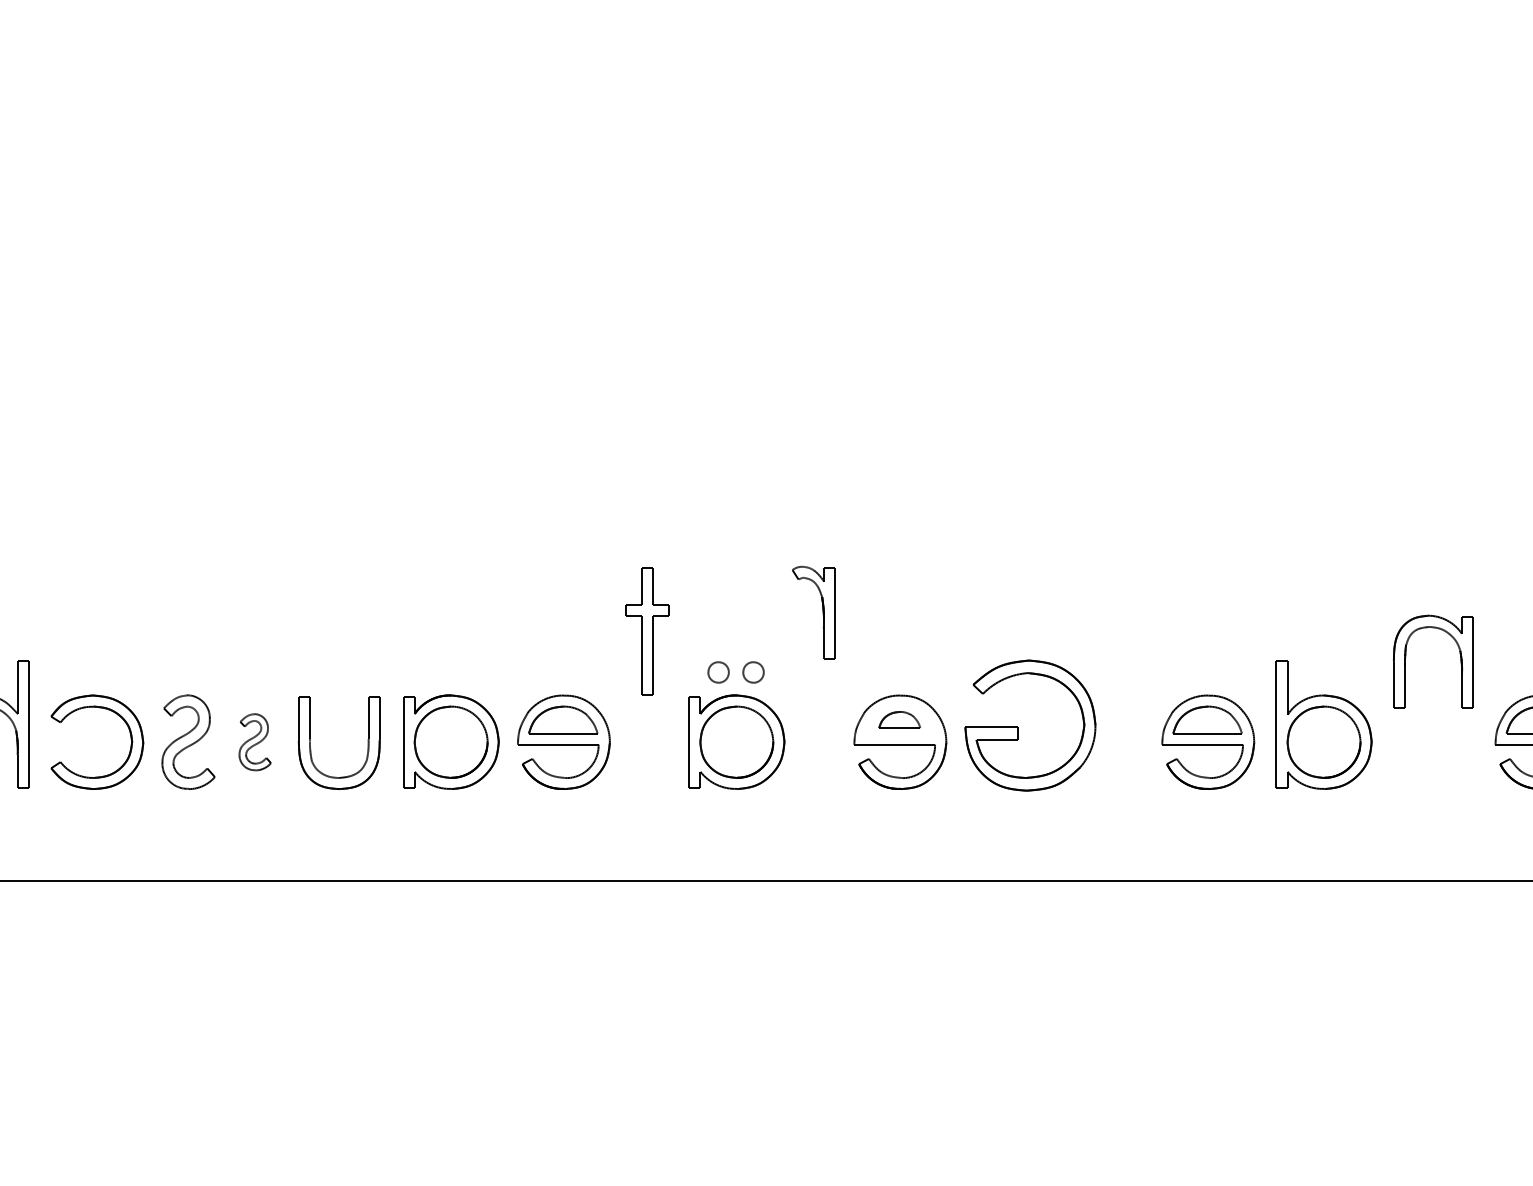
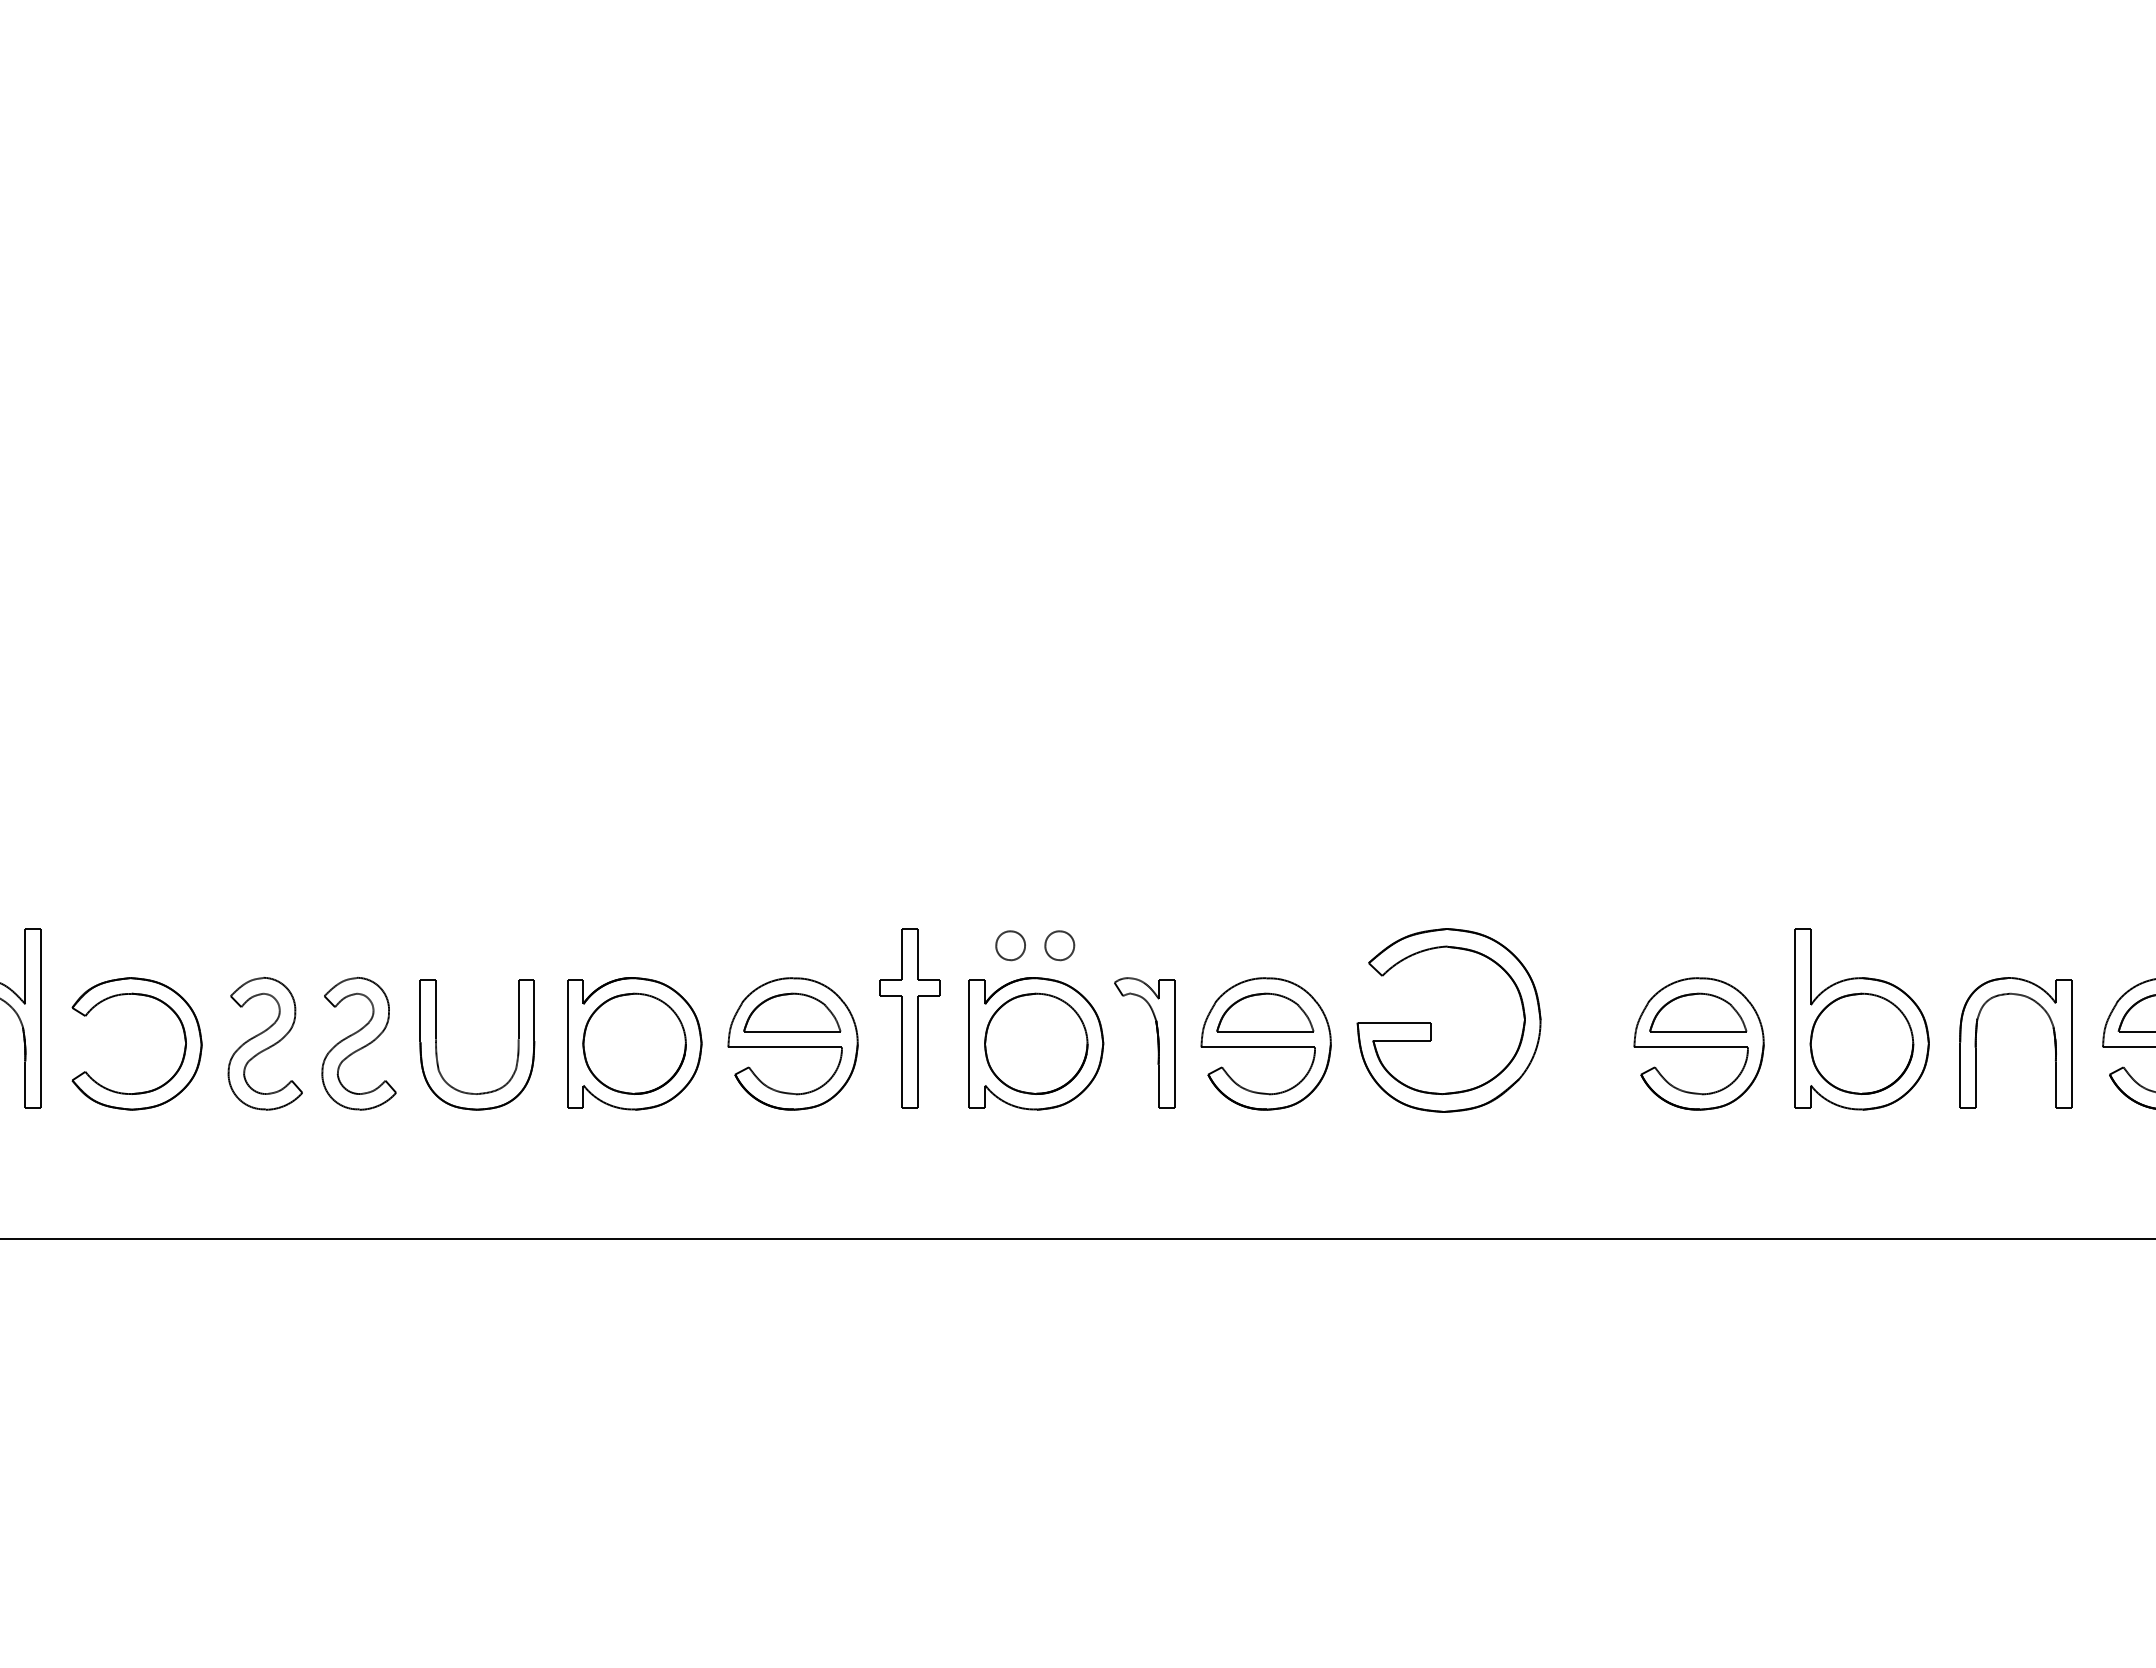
part: (823, 612) -> (1157, 1042), moved
part: (646, 631) -> (909, 1018), moved
part: (1460, 657) -> (2053, 1036), moved
part: (899, 719) -> (1265, 1012), size x1.67
part: (254, 741) -> (358, 1043), size x1.67

